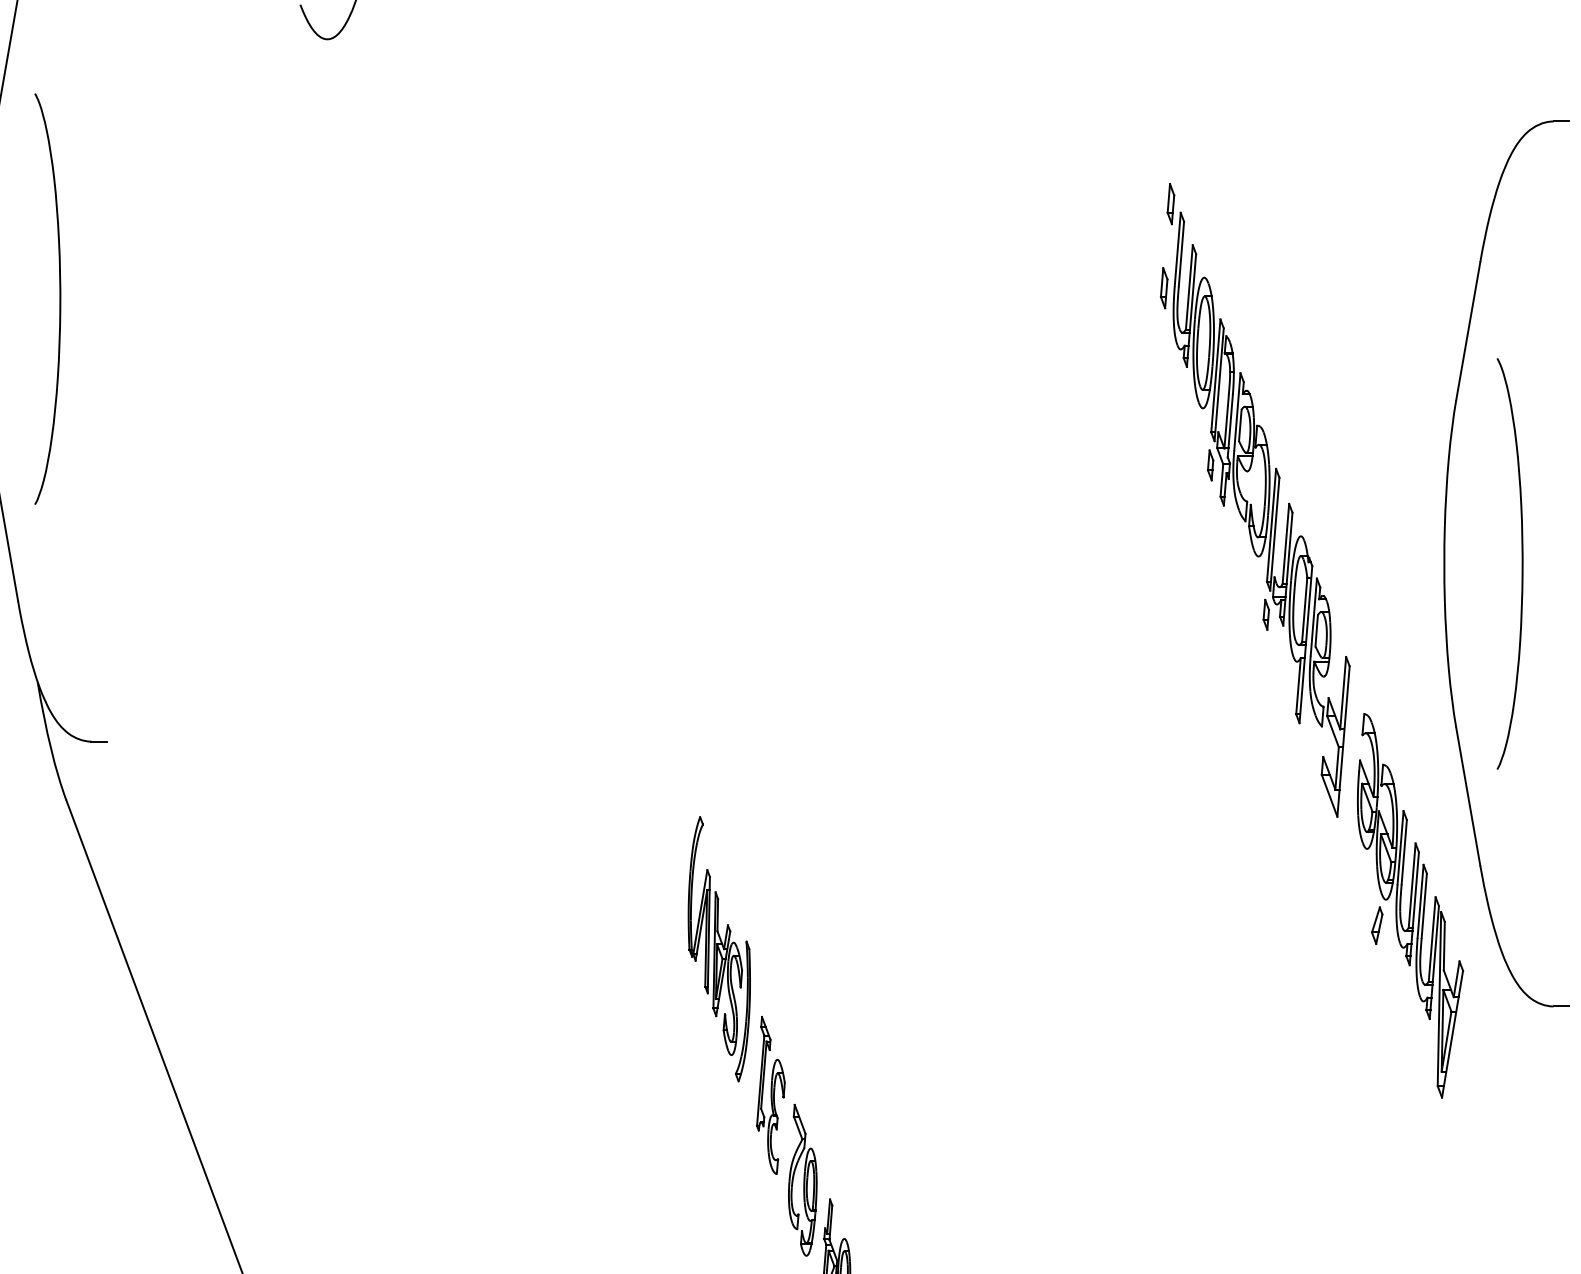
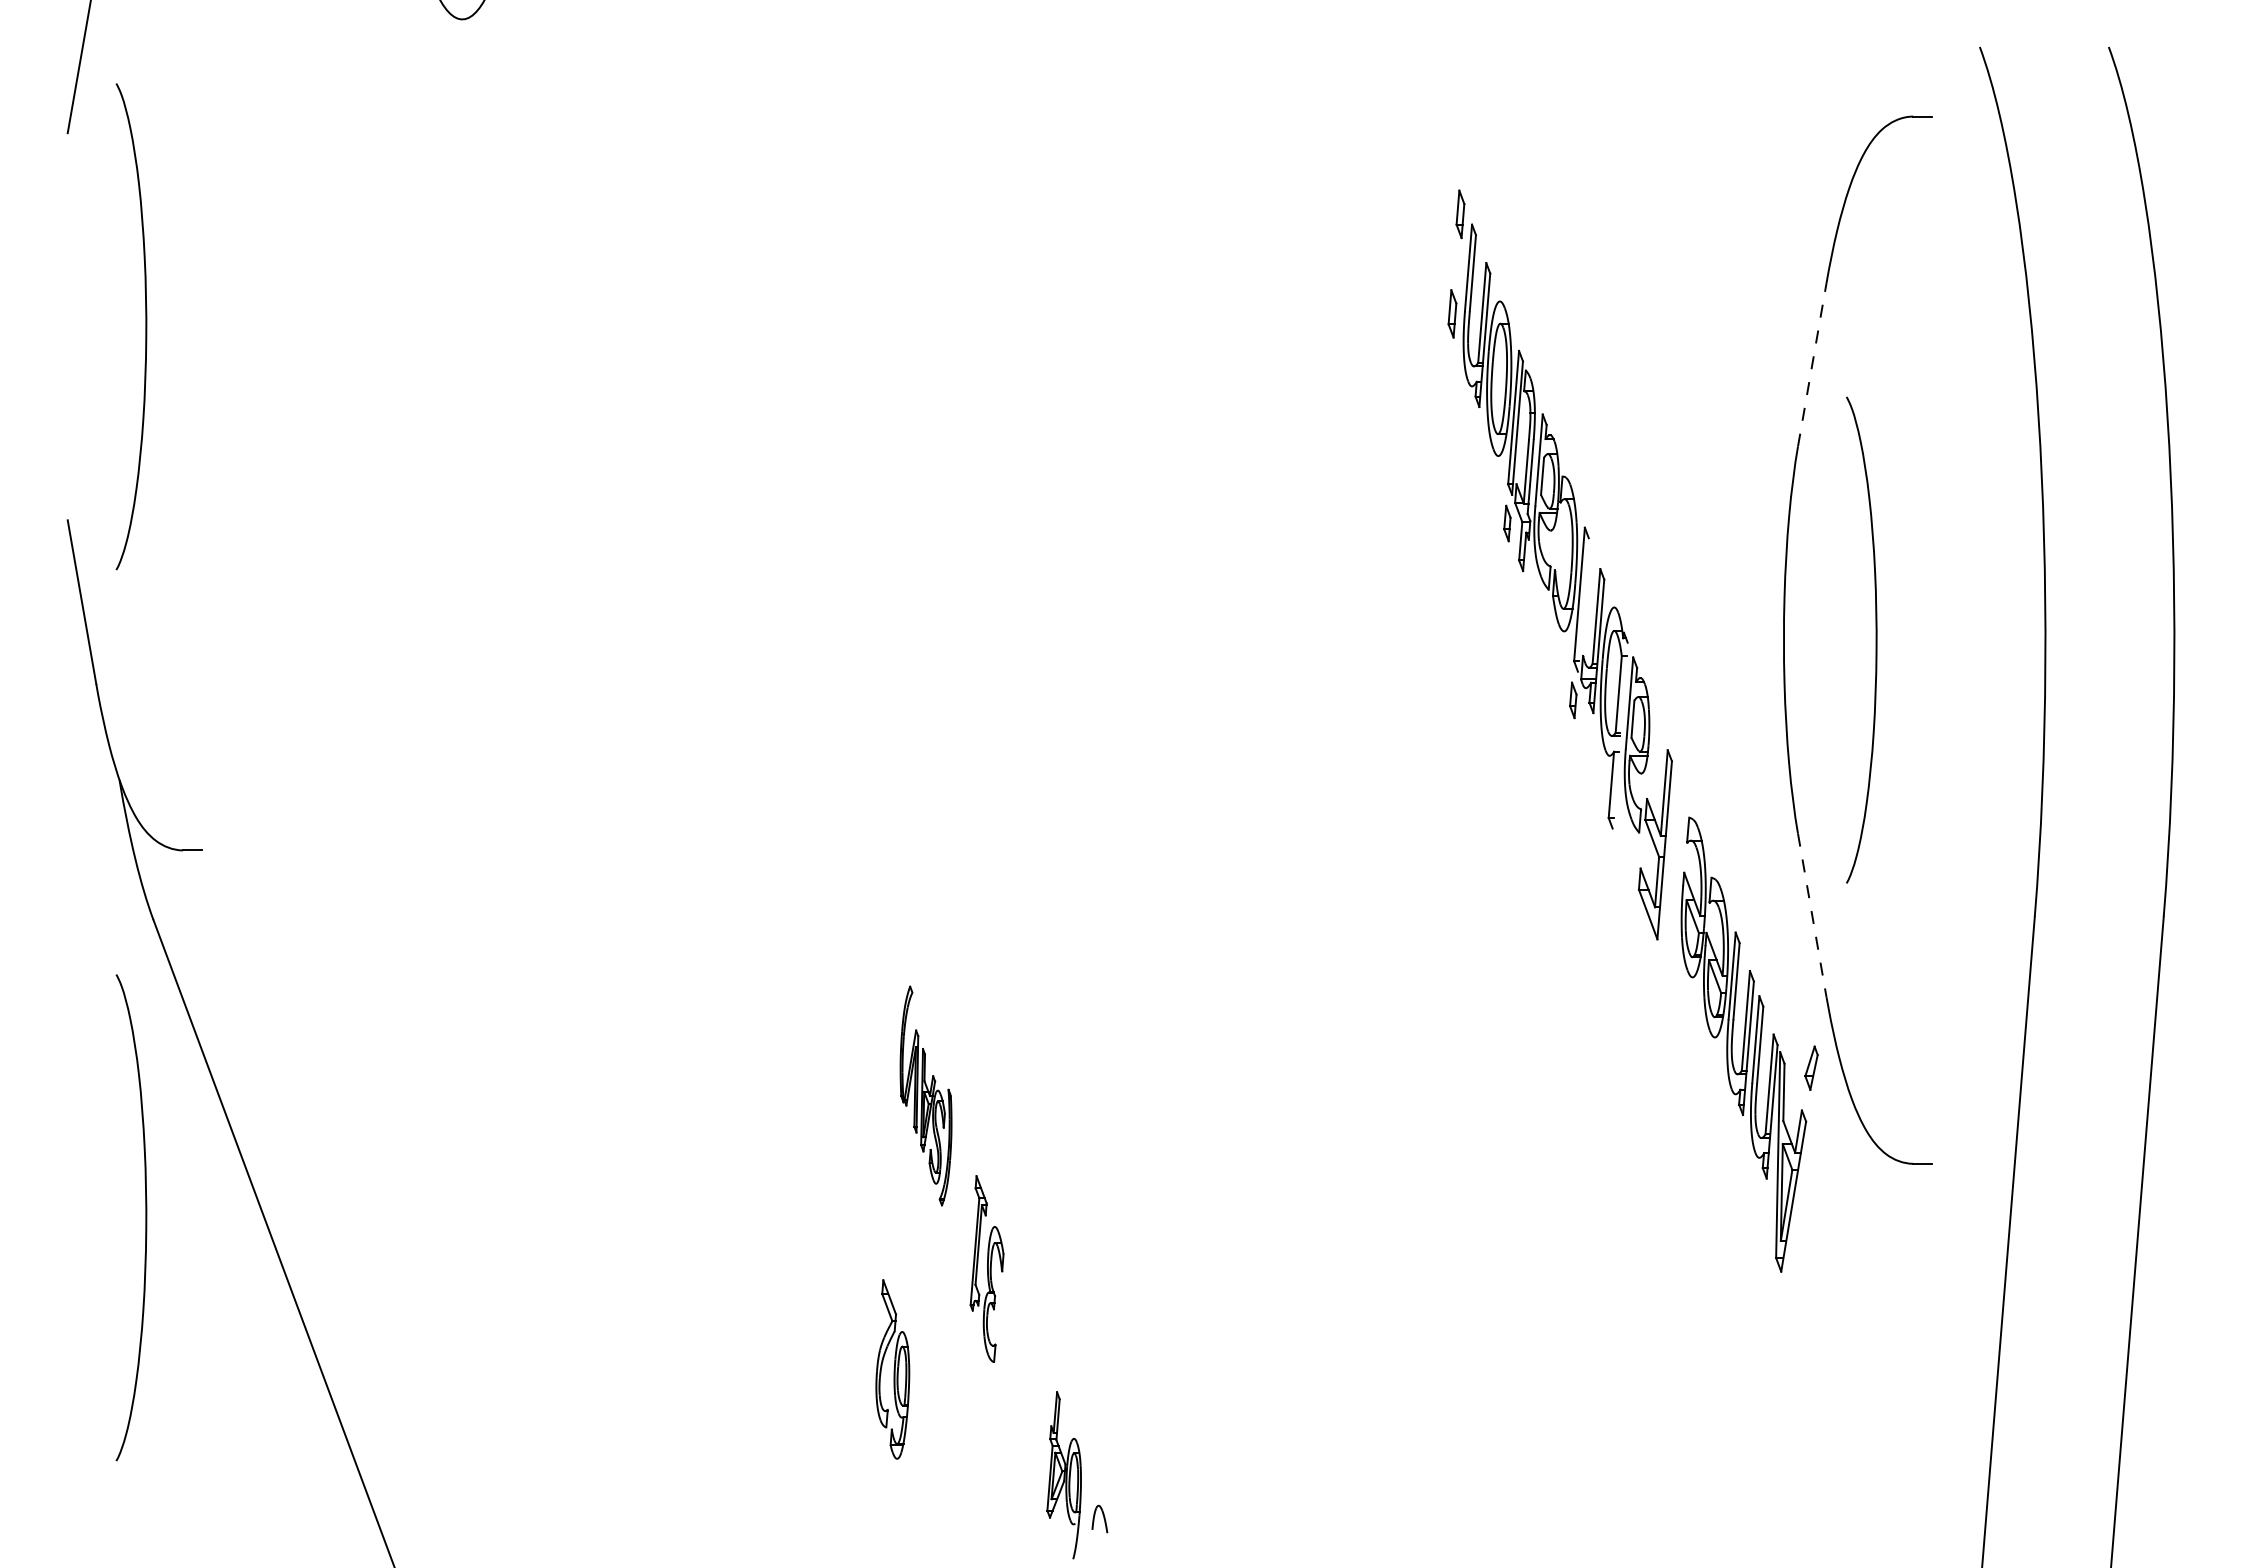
line: (1468, 330) -> (1812, 364), solid -> dashed
line: (1274, 533) -> (1582, 604), removed
line: (1305, 644) -> (1619, 735), removed
line: (1468, 796) -> (1812, 915), solid -> dashed
part: (1377, 925) -> (1811, 1067), moved
part: (718, 948) -> (925, 1095), size x0.7
curve: (59, 1051) -> (145, 1217), added
part: (802, 1180) -> (892, 1369), moved

